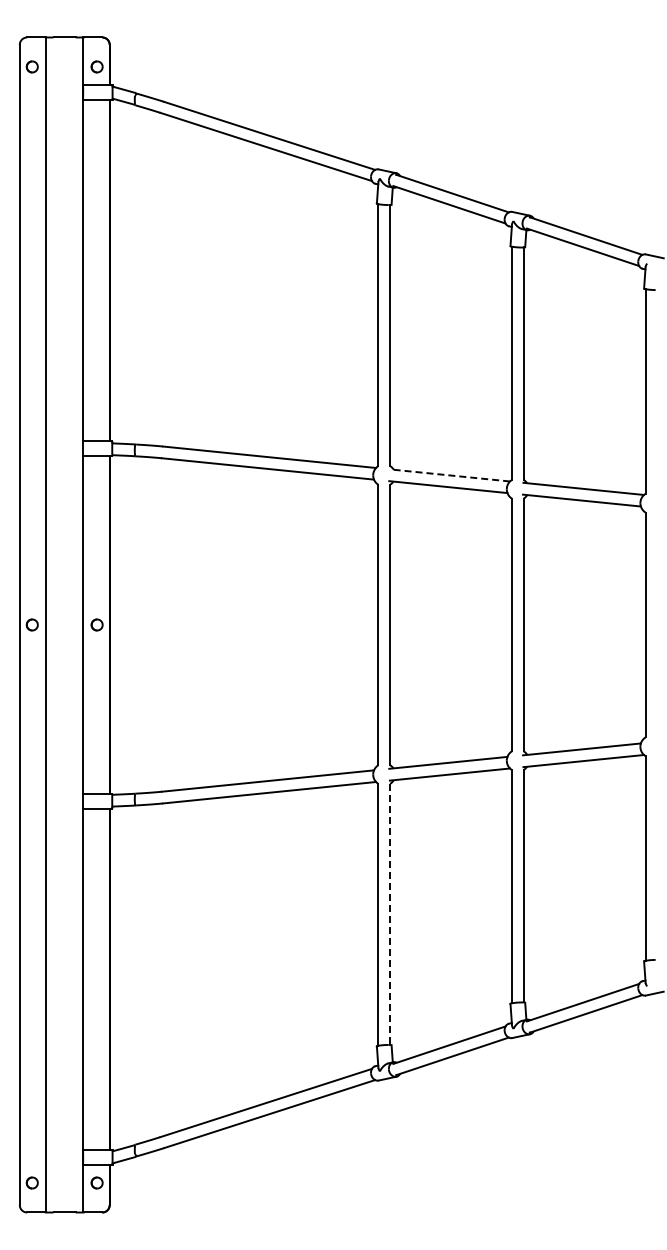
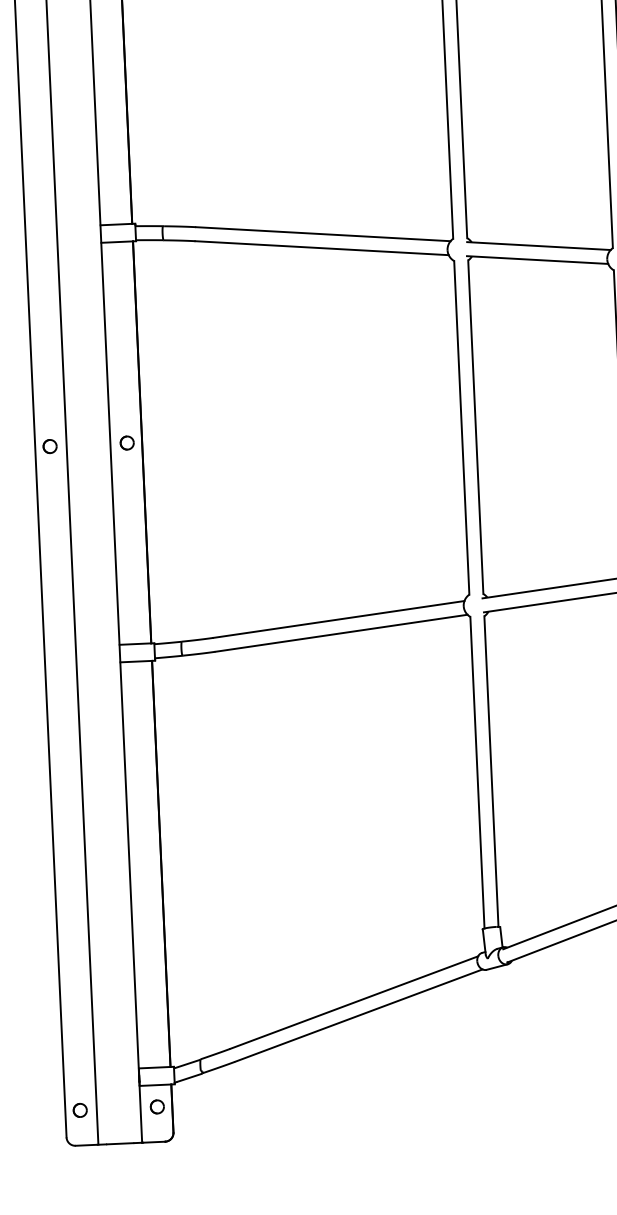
line: (449, 475) -> (538, 246), dashed -> solid
line: (390, 914) -> (491, 771), dashed -> solid

